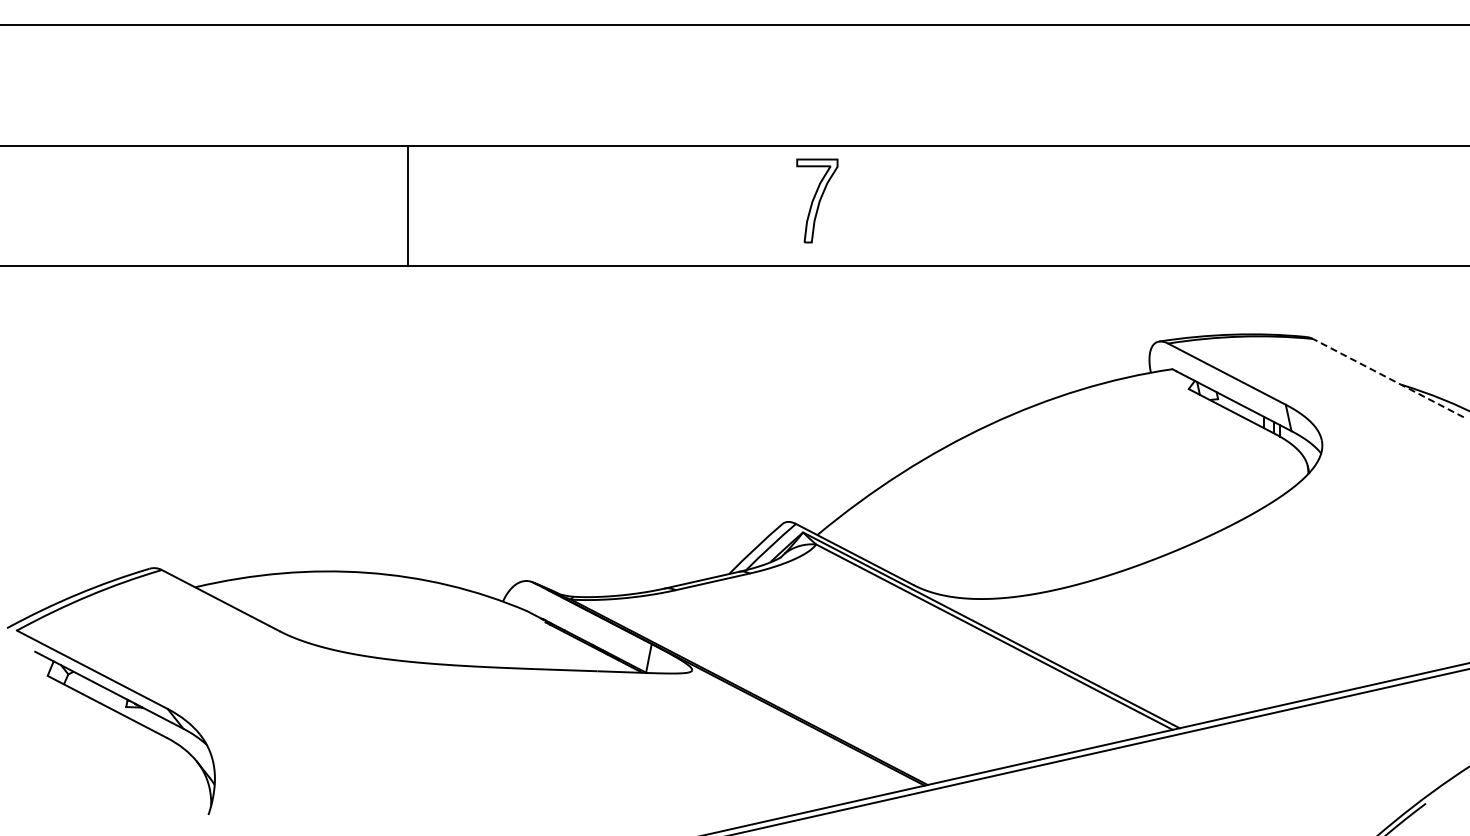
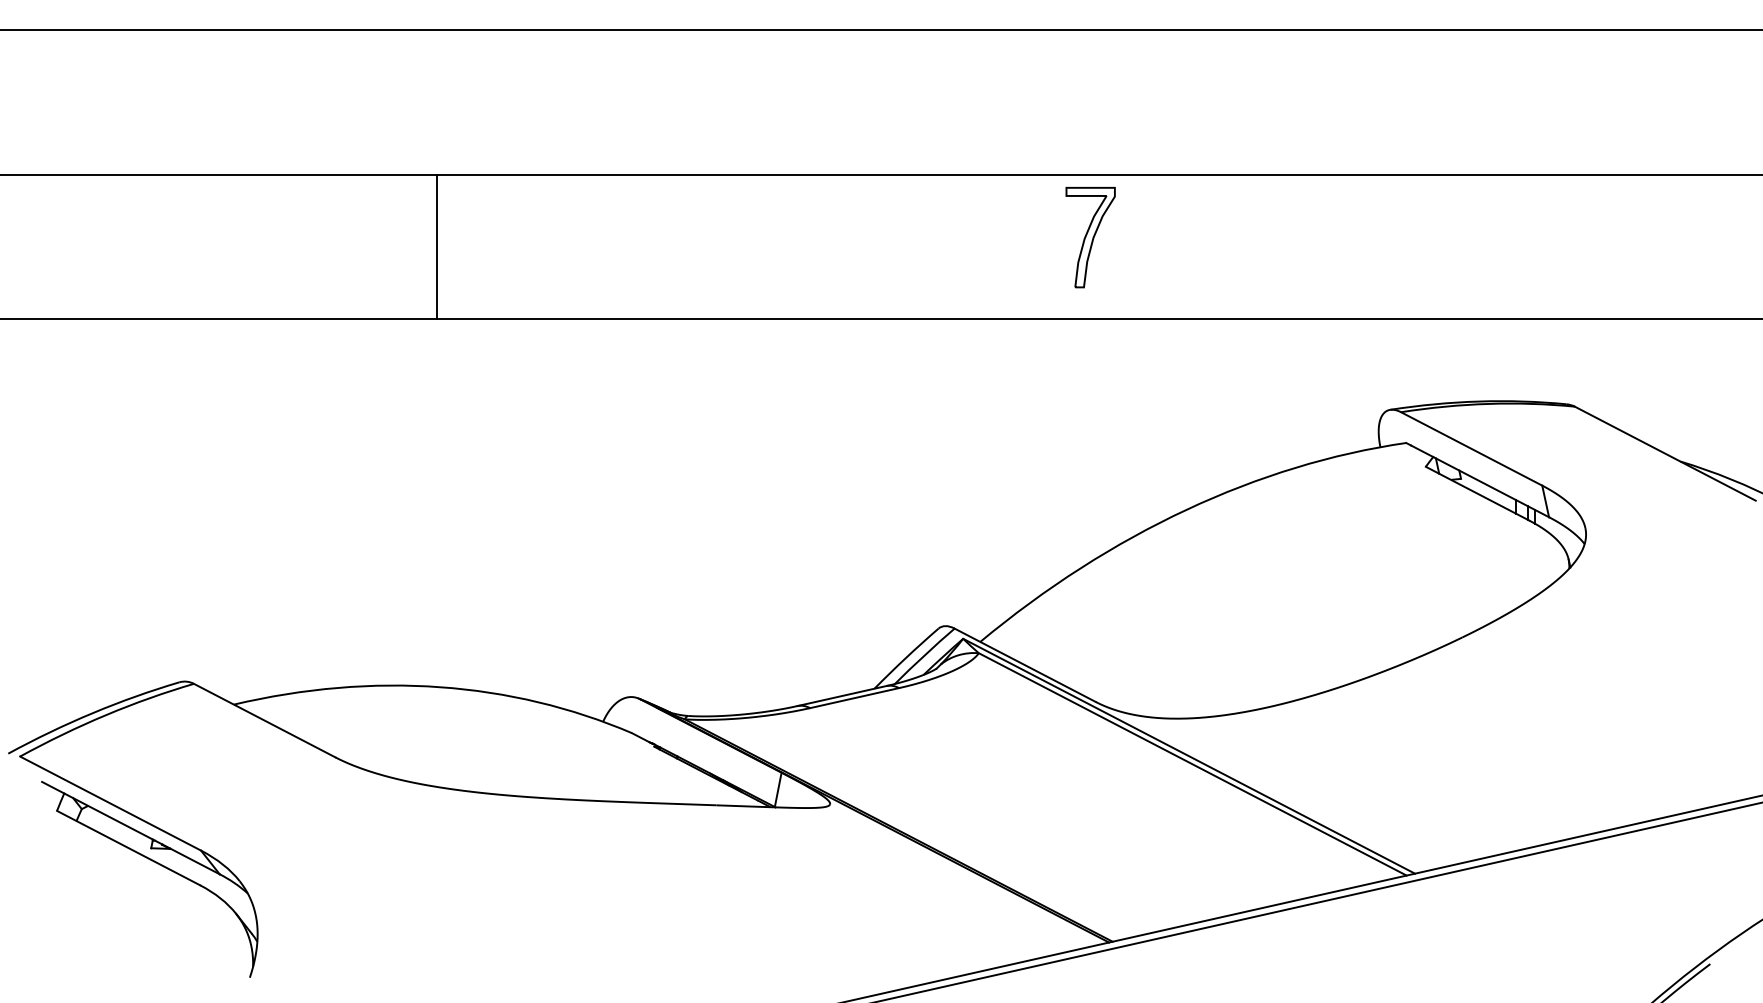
part: (817, 200) -> (1090, 236), moved
line: (407, 205) -> (437, 246), moved
line: (1388, 378) -> (1665, 454), dashed -> solid

